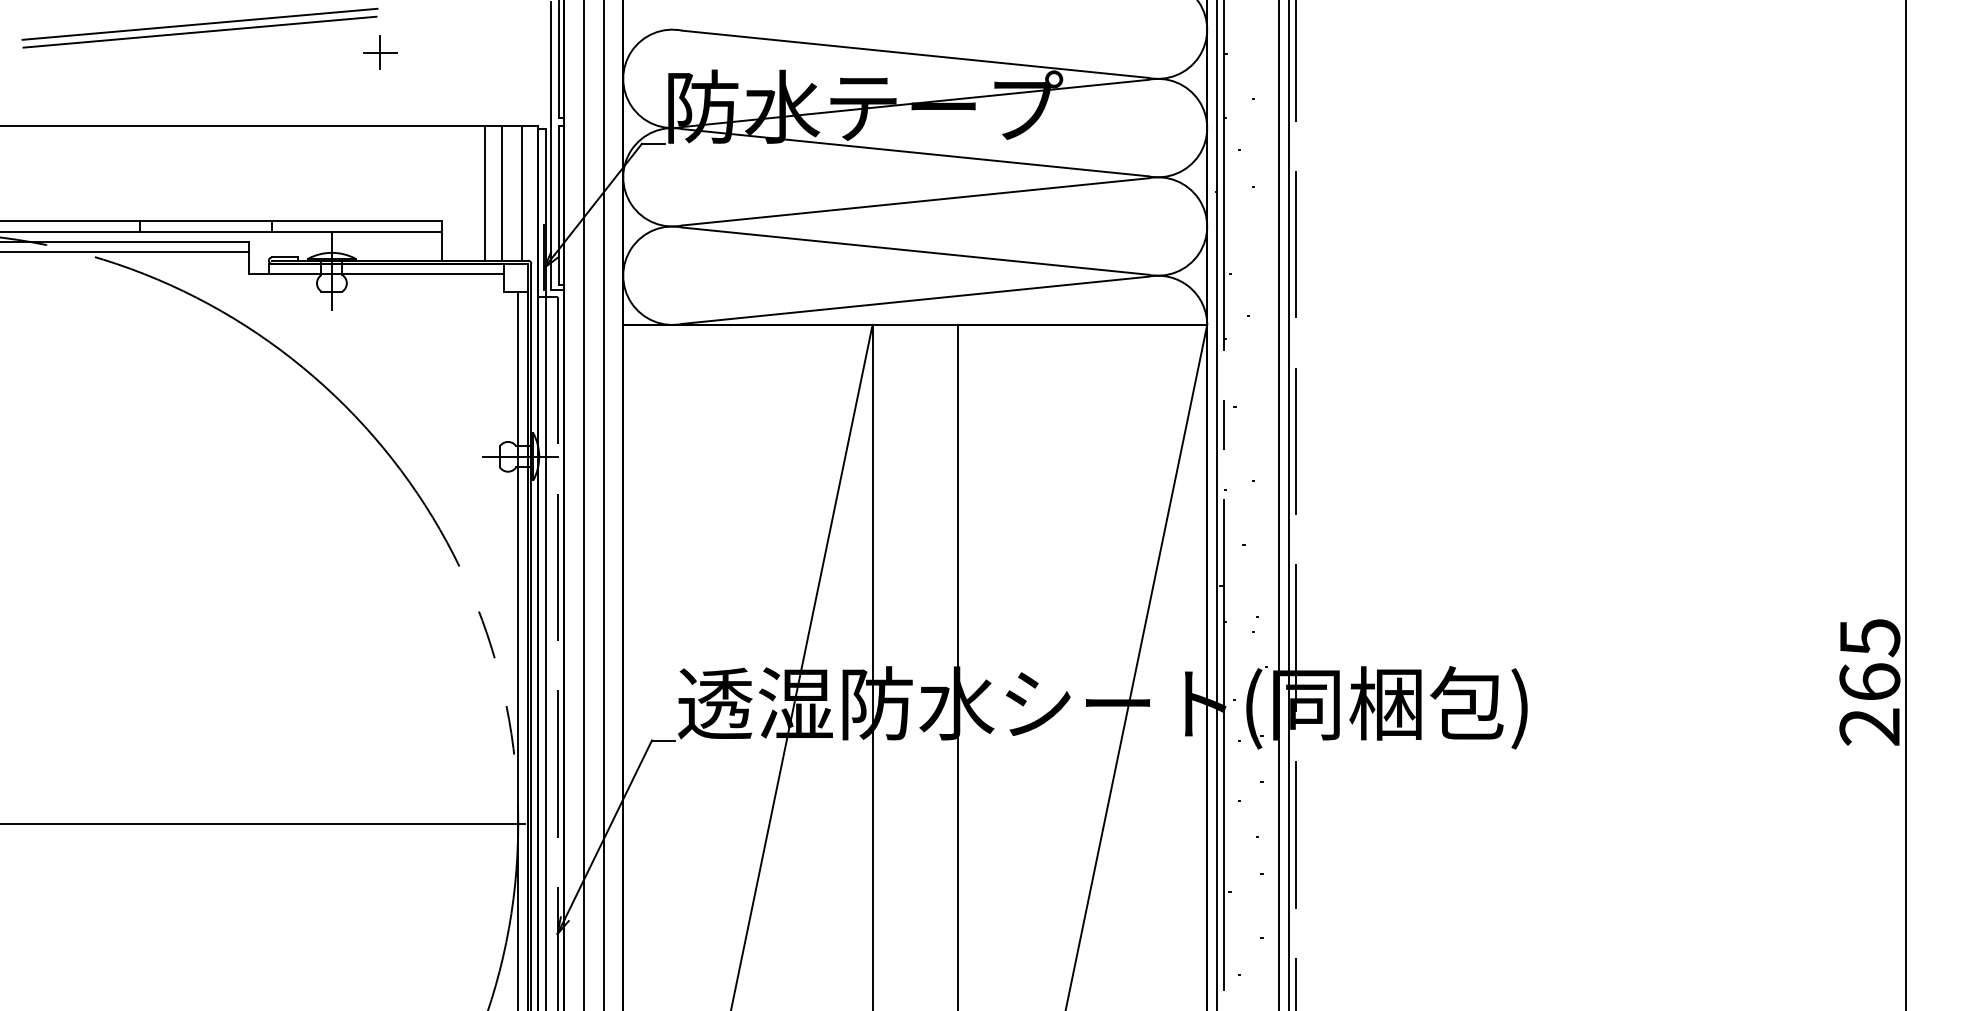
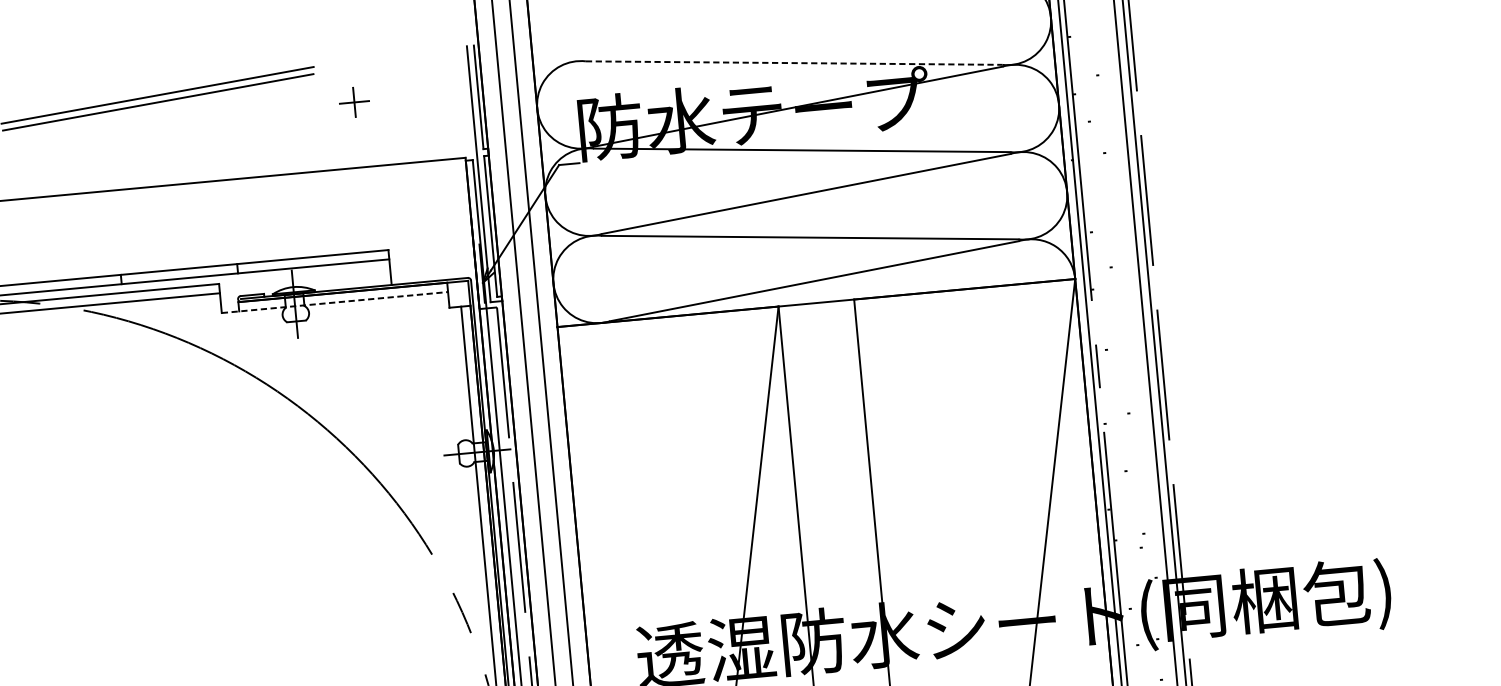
part: (380, 52) -> (354, 102), moved
line: (915, 54) -> (794, 63), solid -> dashed
line: (485, 193) -> (424, 221), removed
line: (501, 193) -> (438, 220), removed
line: (521, 193) -> (456, 218), removed
line: (376, 274) -> (334, 302), solid -> dashed

